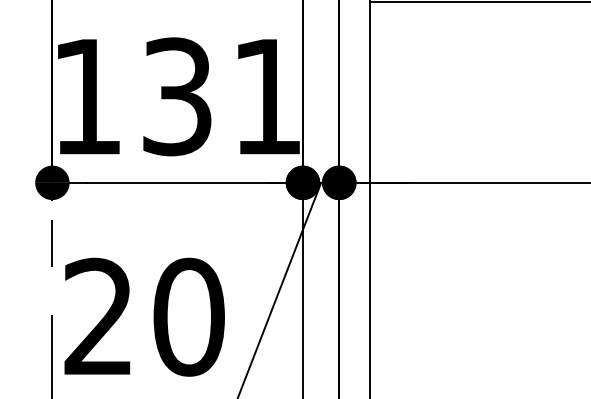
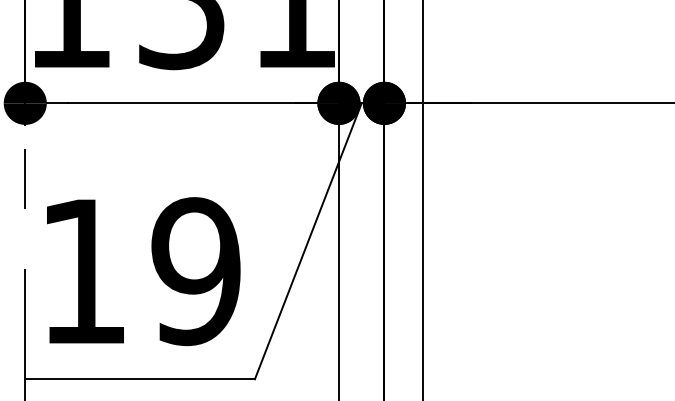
text: (144, 316) -> (140, 270), 20 -> 19

